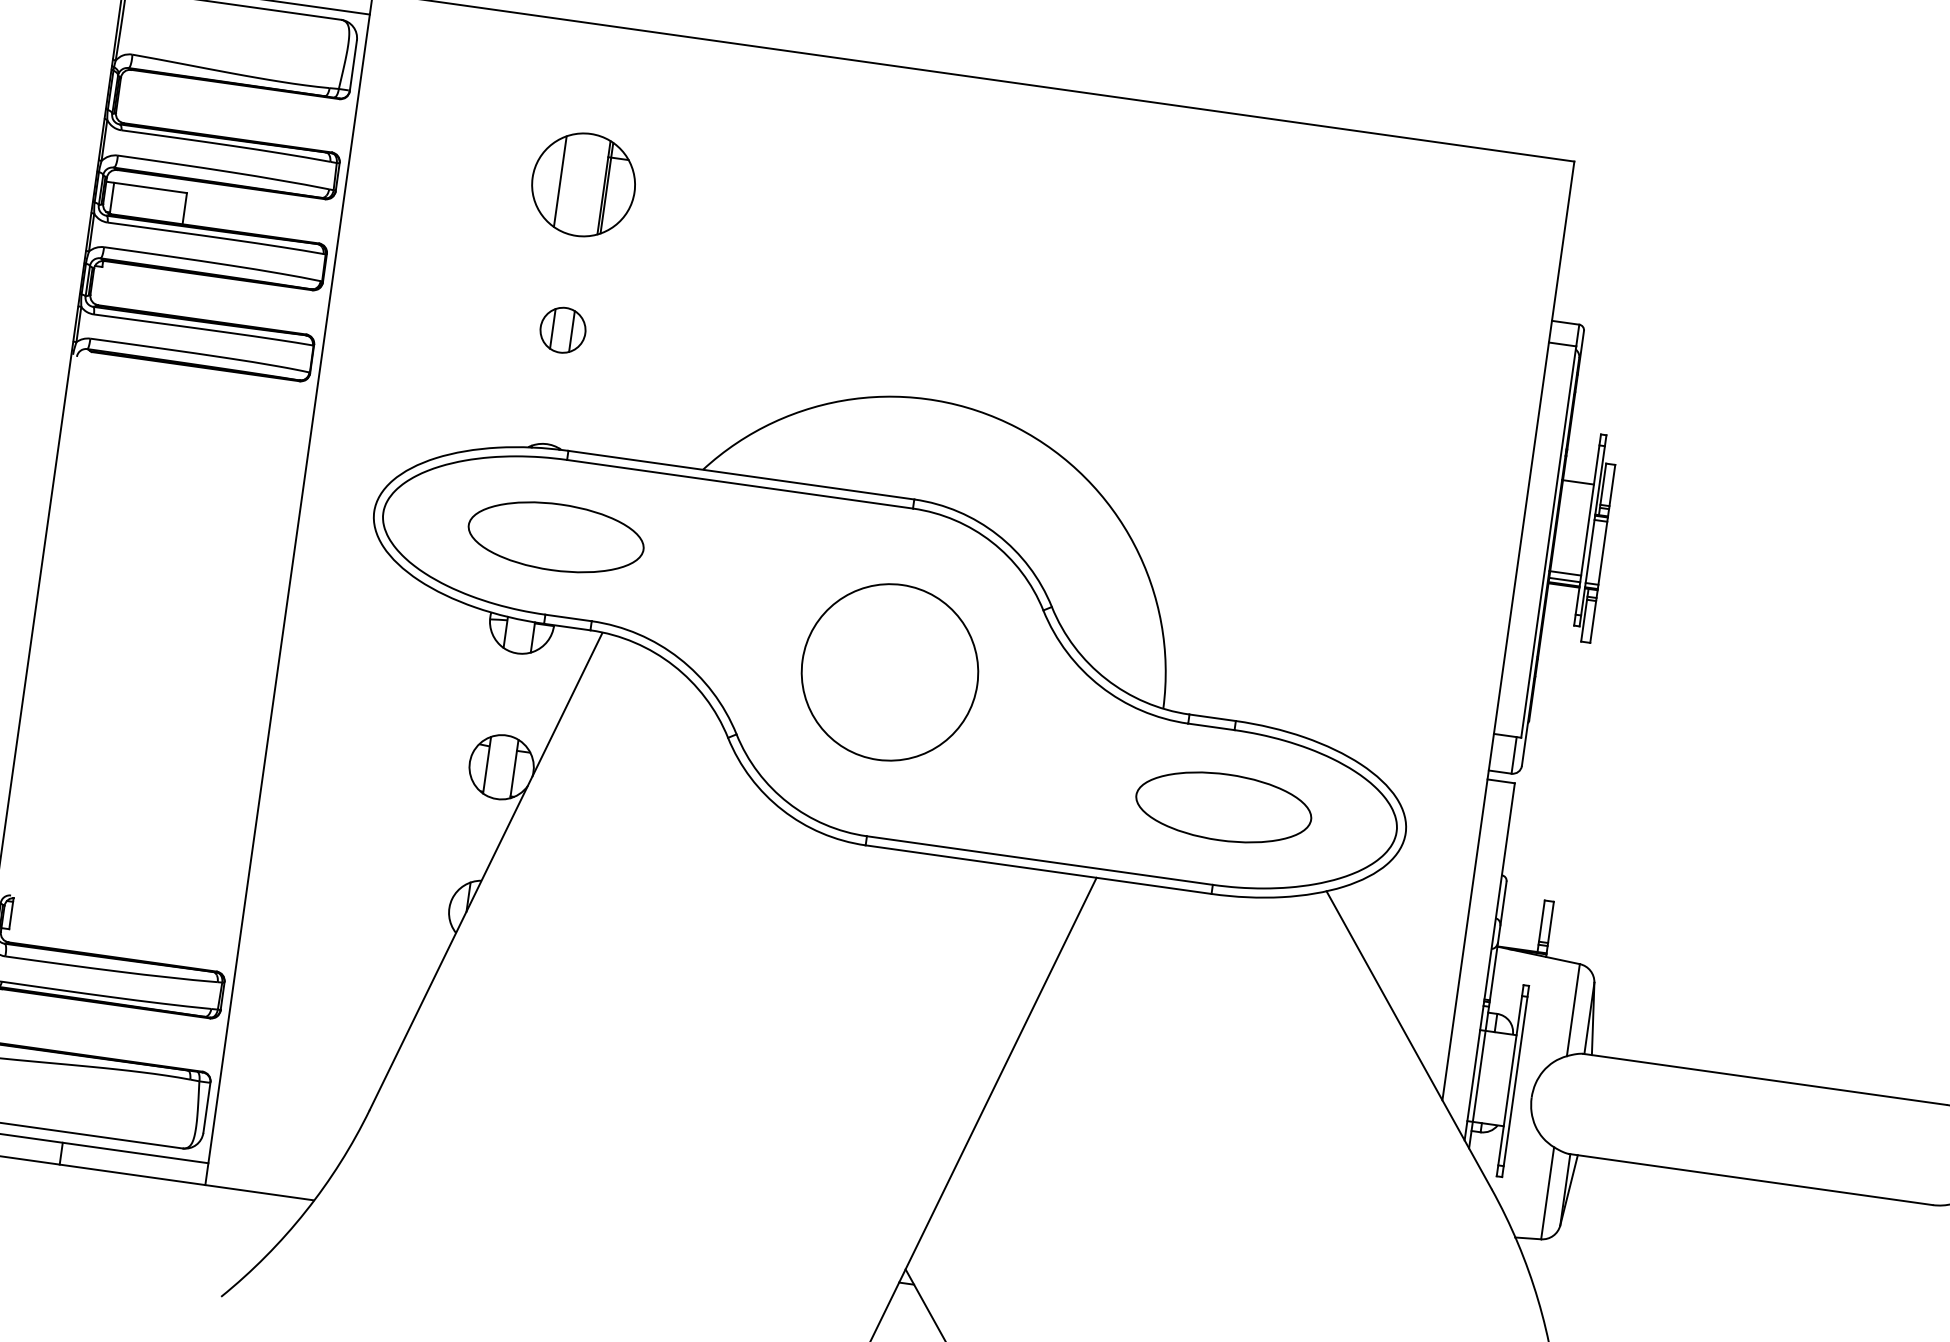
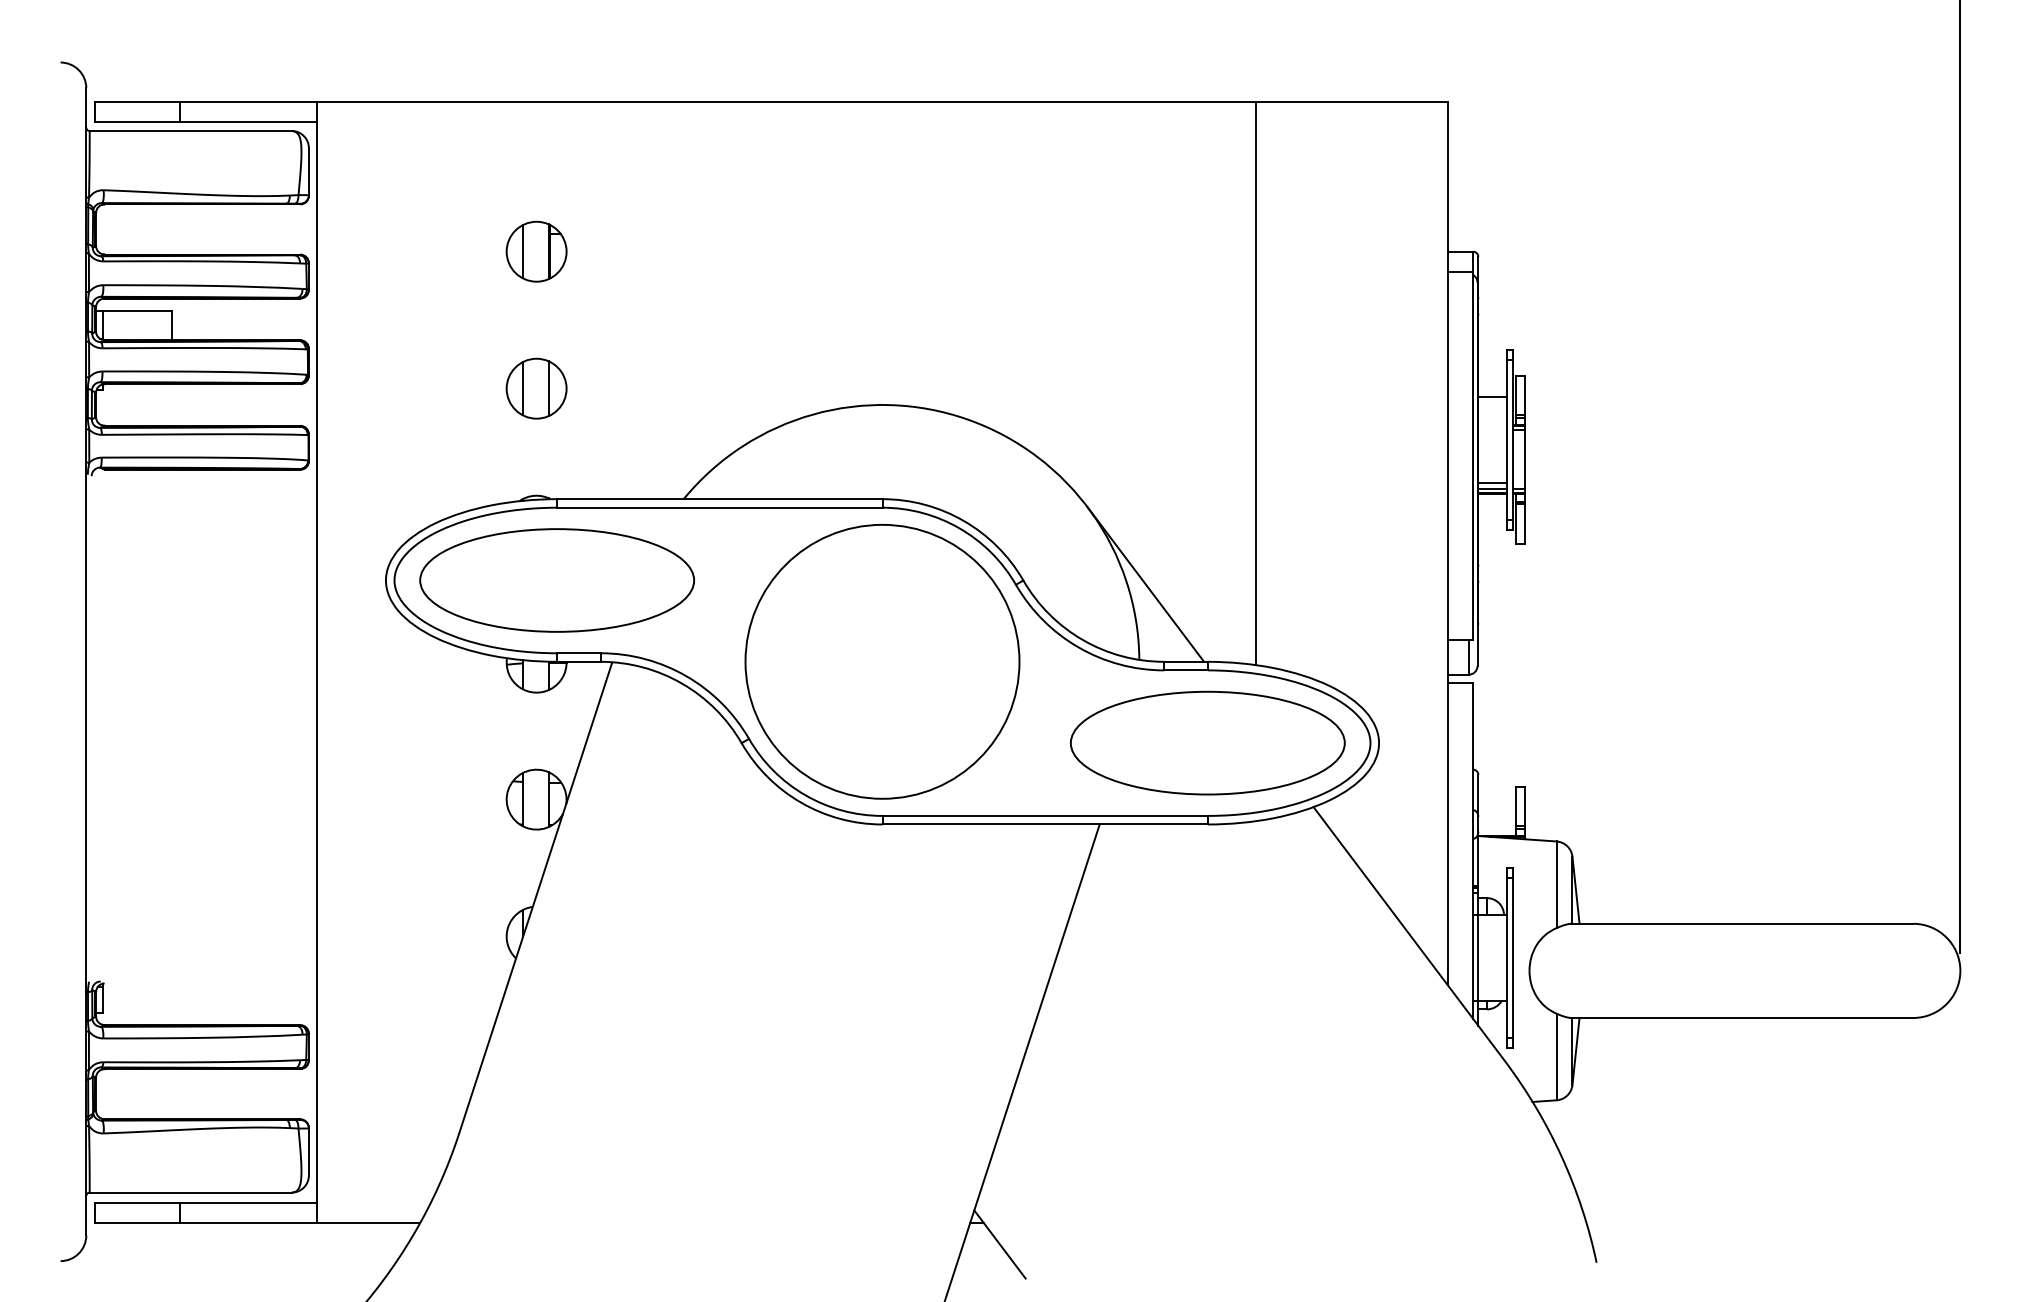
part: (583, 184) -> (536, 251), size x0.62
part: (562, 330) -> (536, 388), size x1.43
line: (1328, 432) -> (1255, 383), added
part: (555, 537) -> (556, 580), size x1.67
line: (1181, 629) -> (1145, 584), added
circle: (890, 672) -> (882, 661), size x1.67
part: (1223, 806) -> (1207, 742), size x1.67

